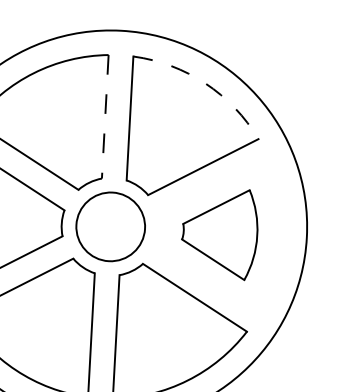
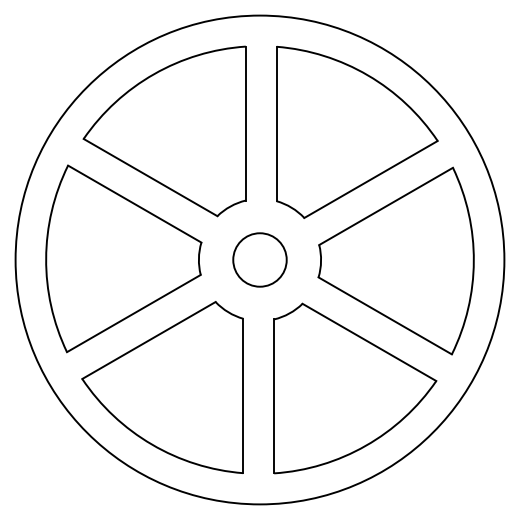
arc: (205, 83) -> (367, 75), dashed -> solid
line: (105, 116) -> (245, 123), dashed -> solid
circle: (110, 226) -> (259, 259), size x0.62
part: (219, 233) -> (395, 260), size x1.67

